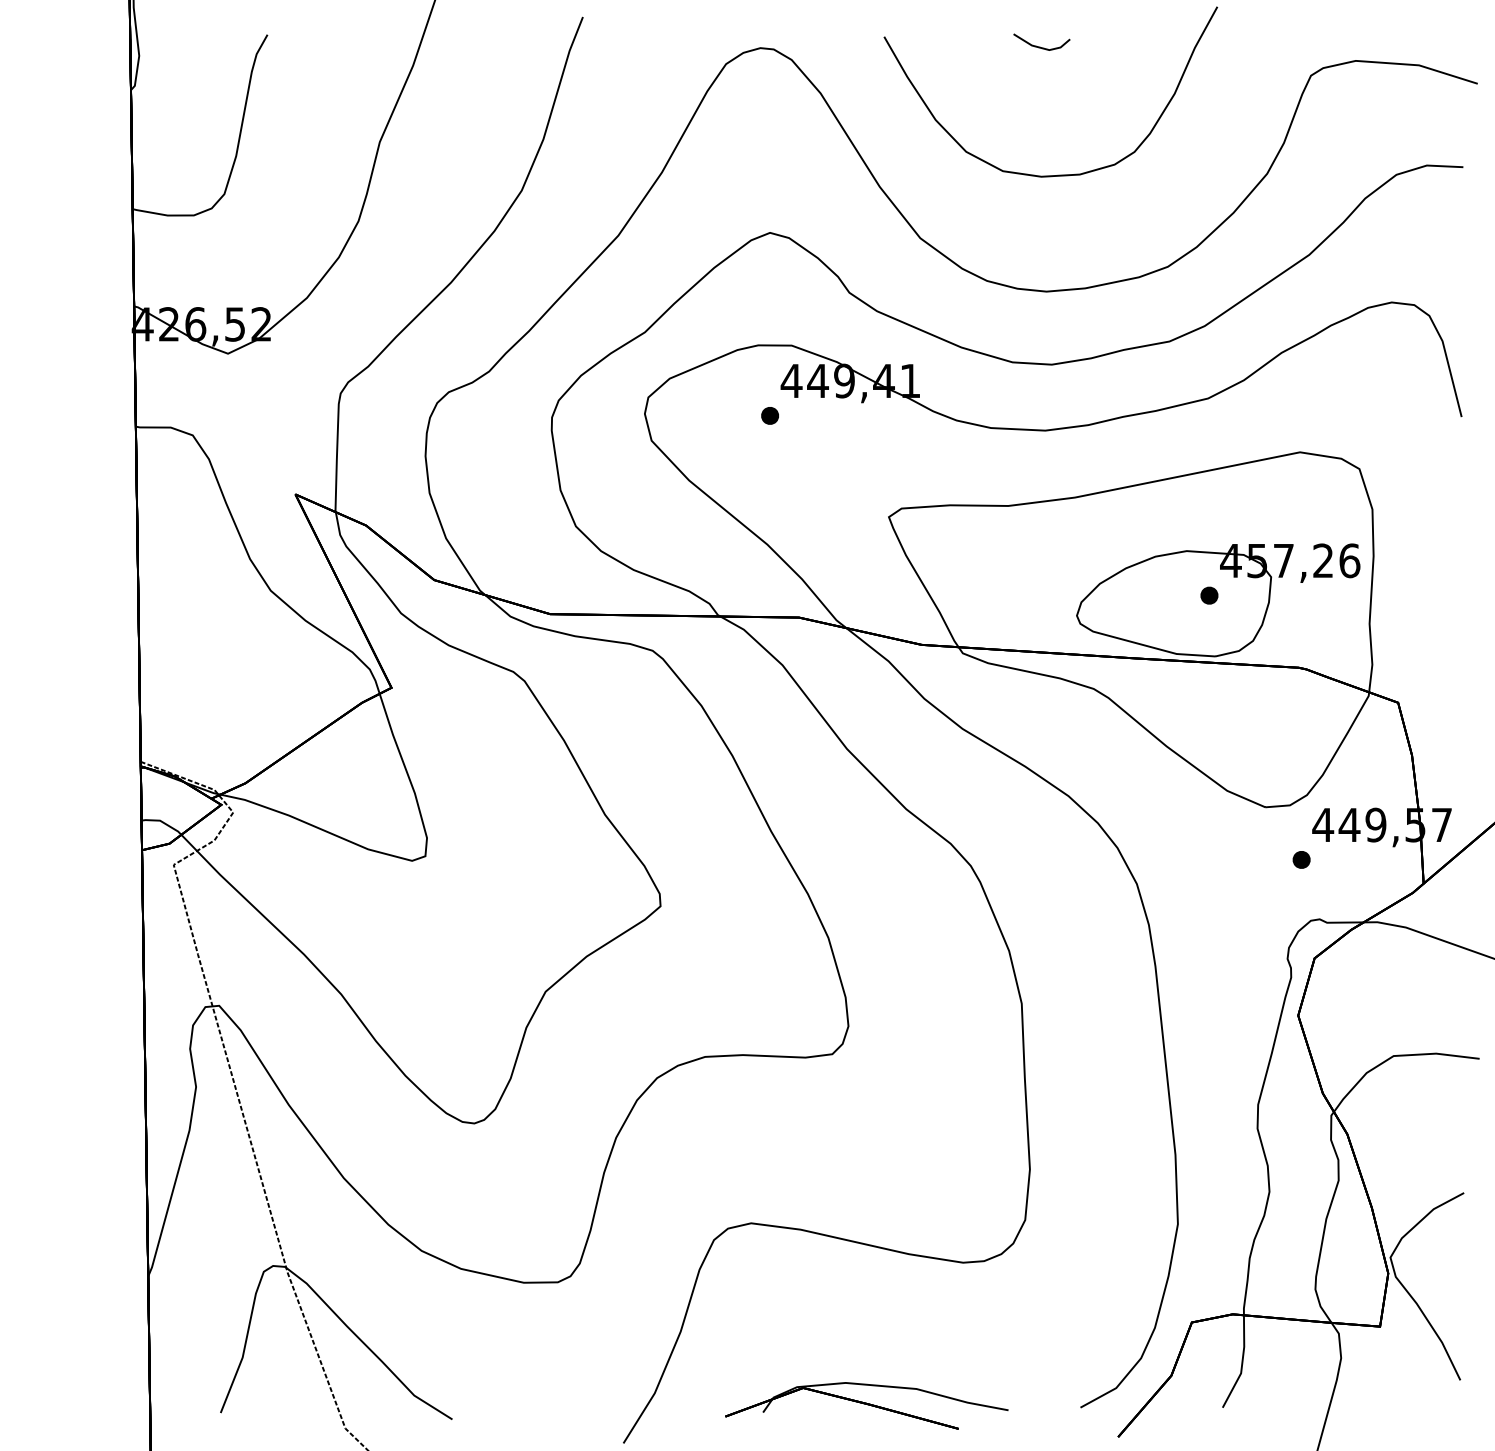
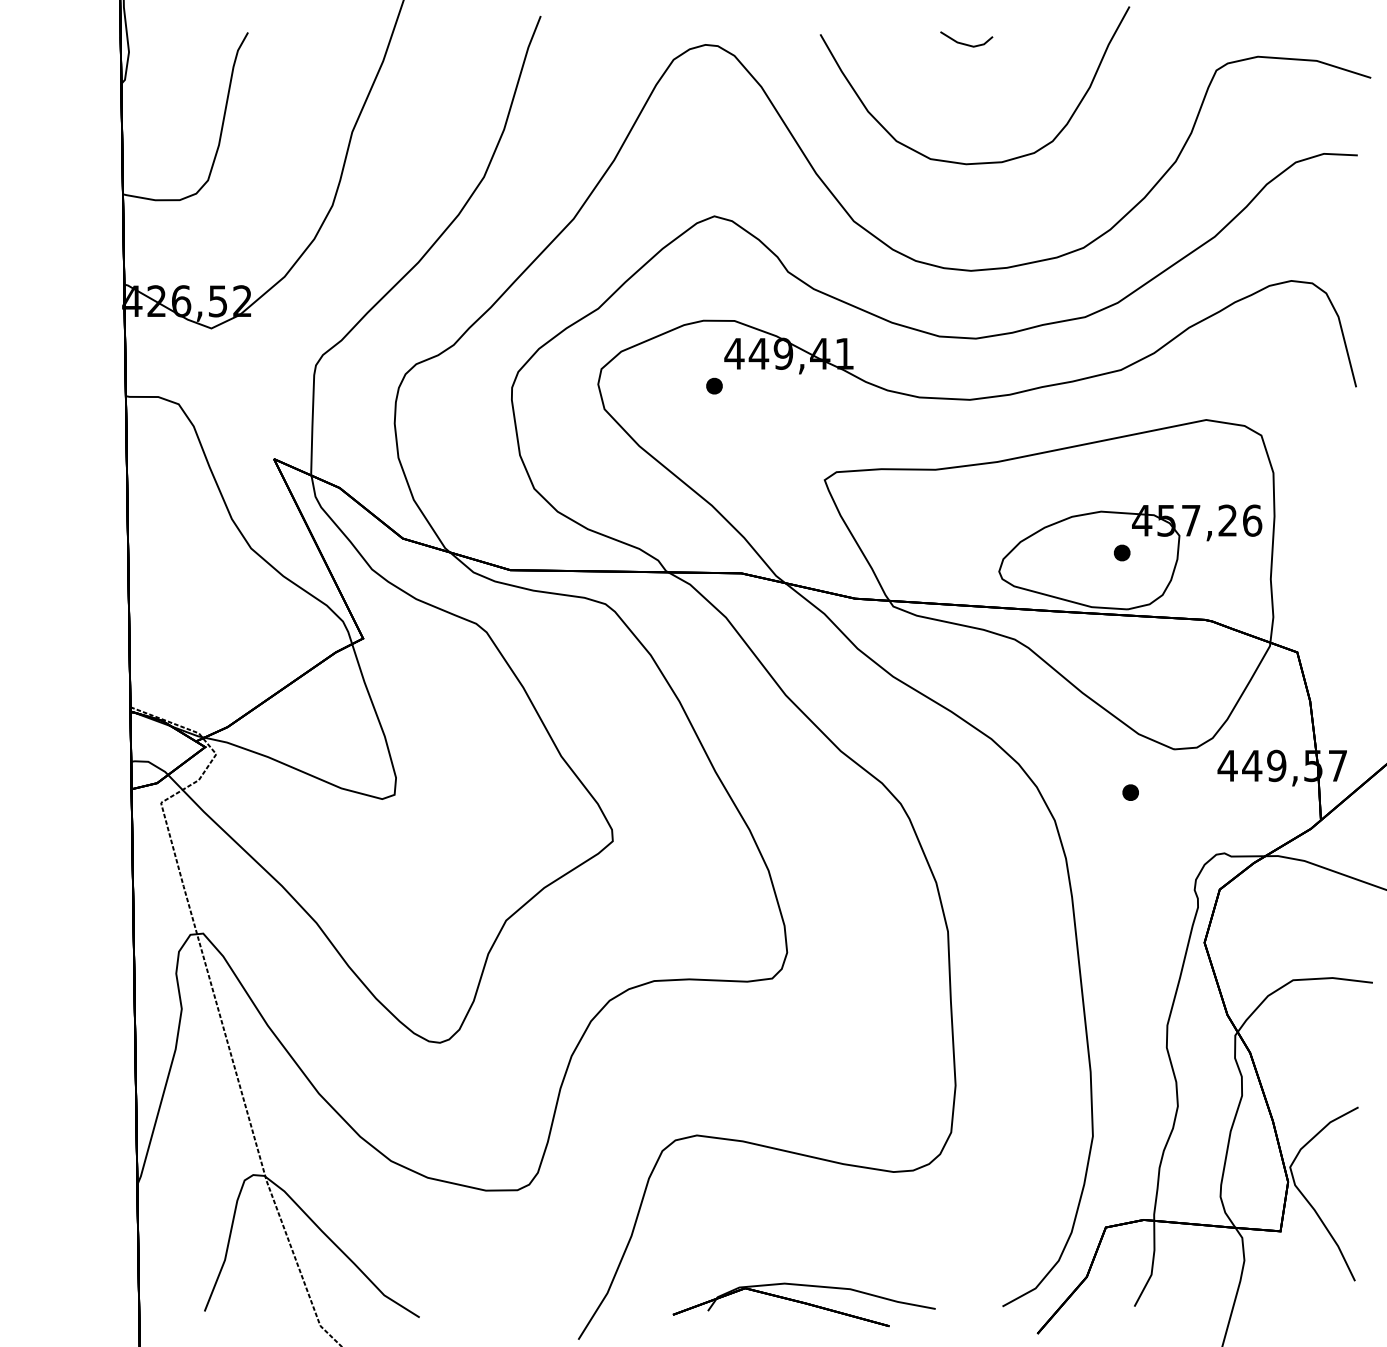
part: (1301, 859) -> (1130, 792), moved

